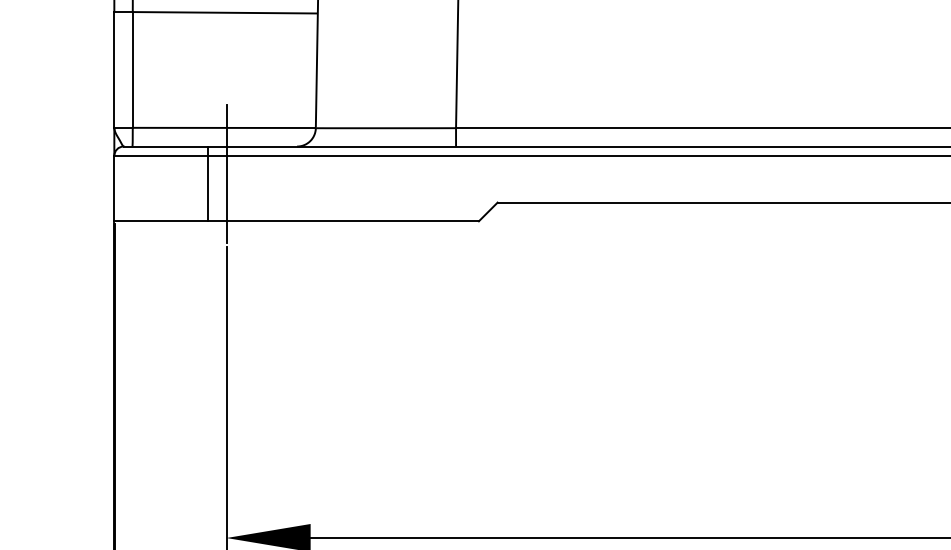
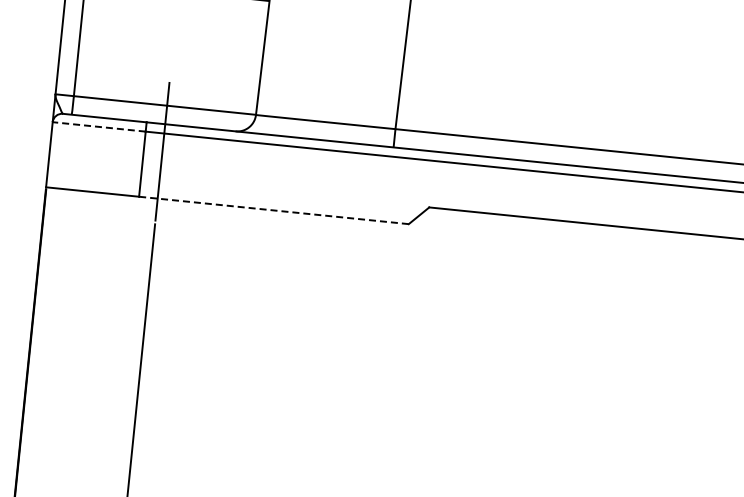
line: (161, 155) -> (99, 126), solid -> dashed
line: (343, 221) -> (274, 210), solid -> dashed

